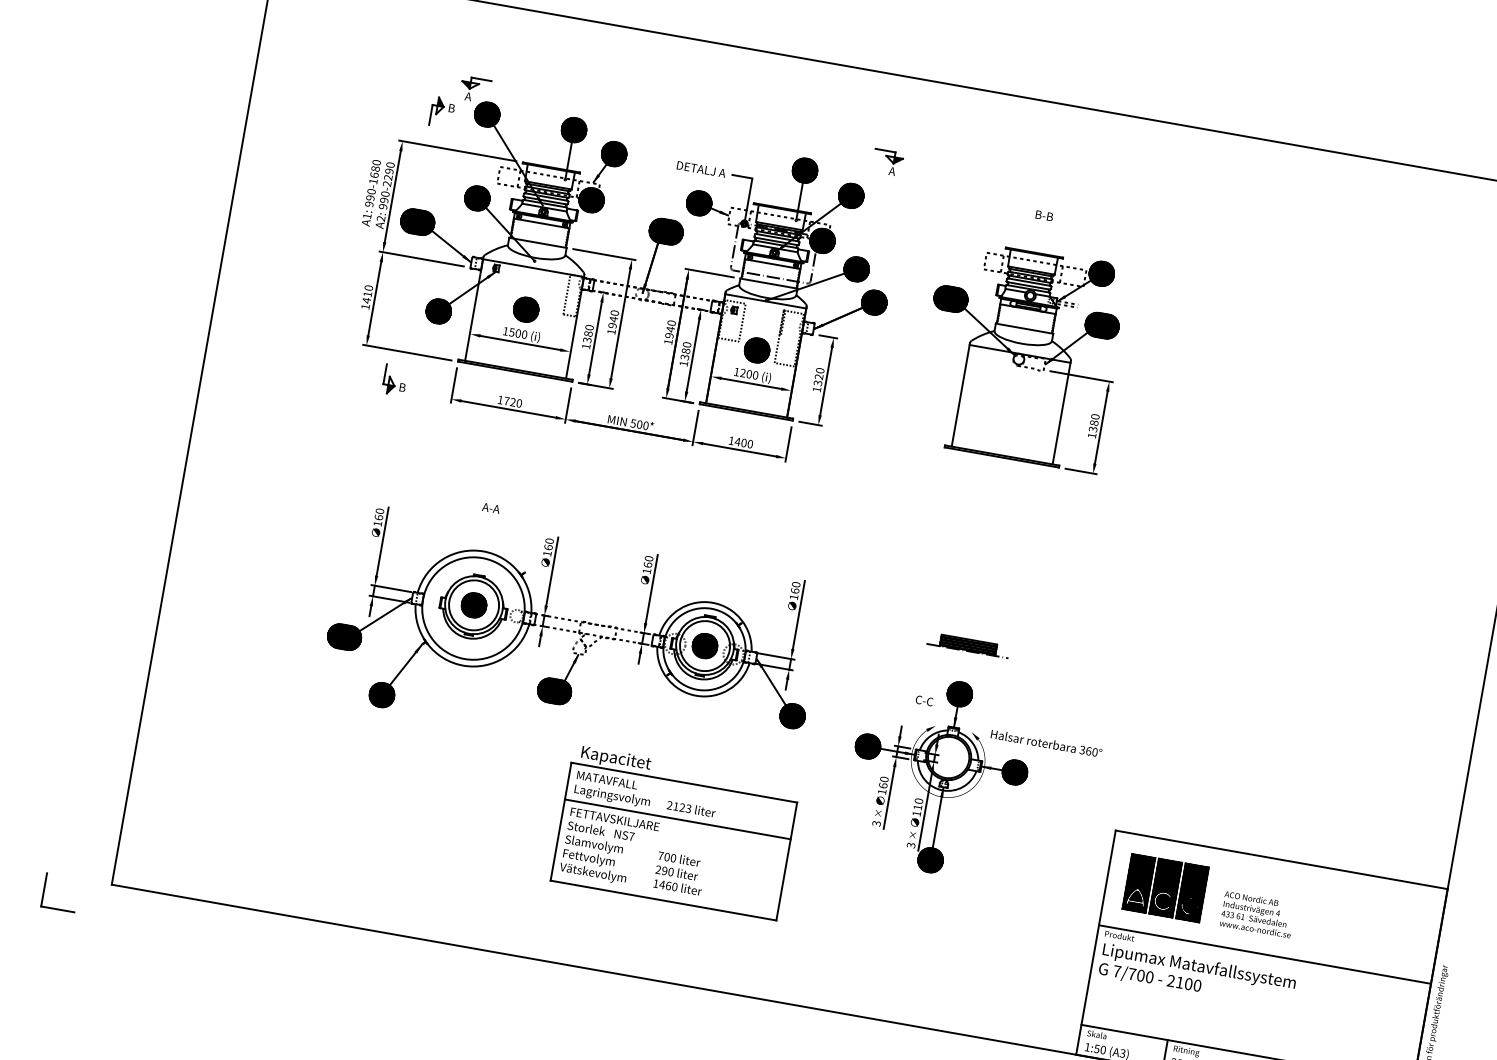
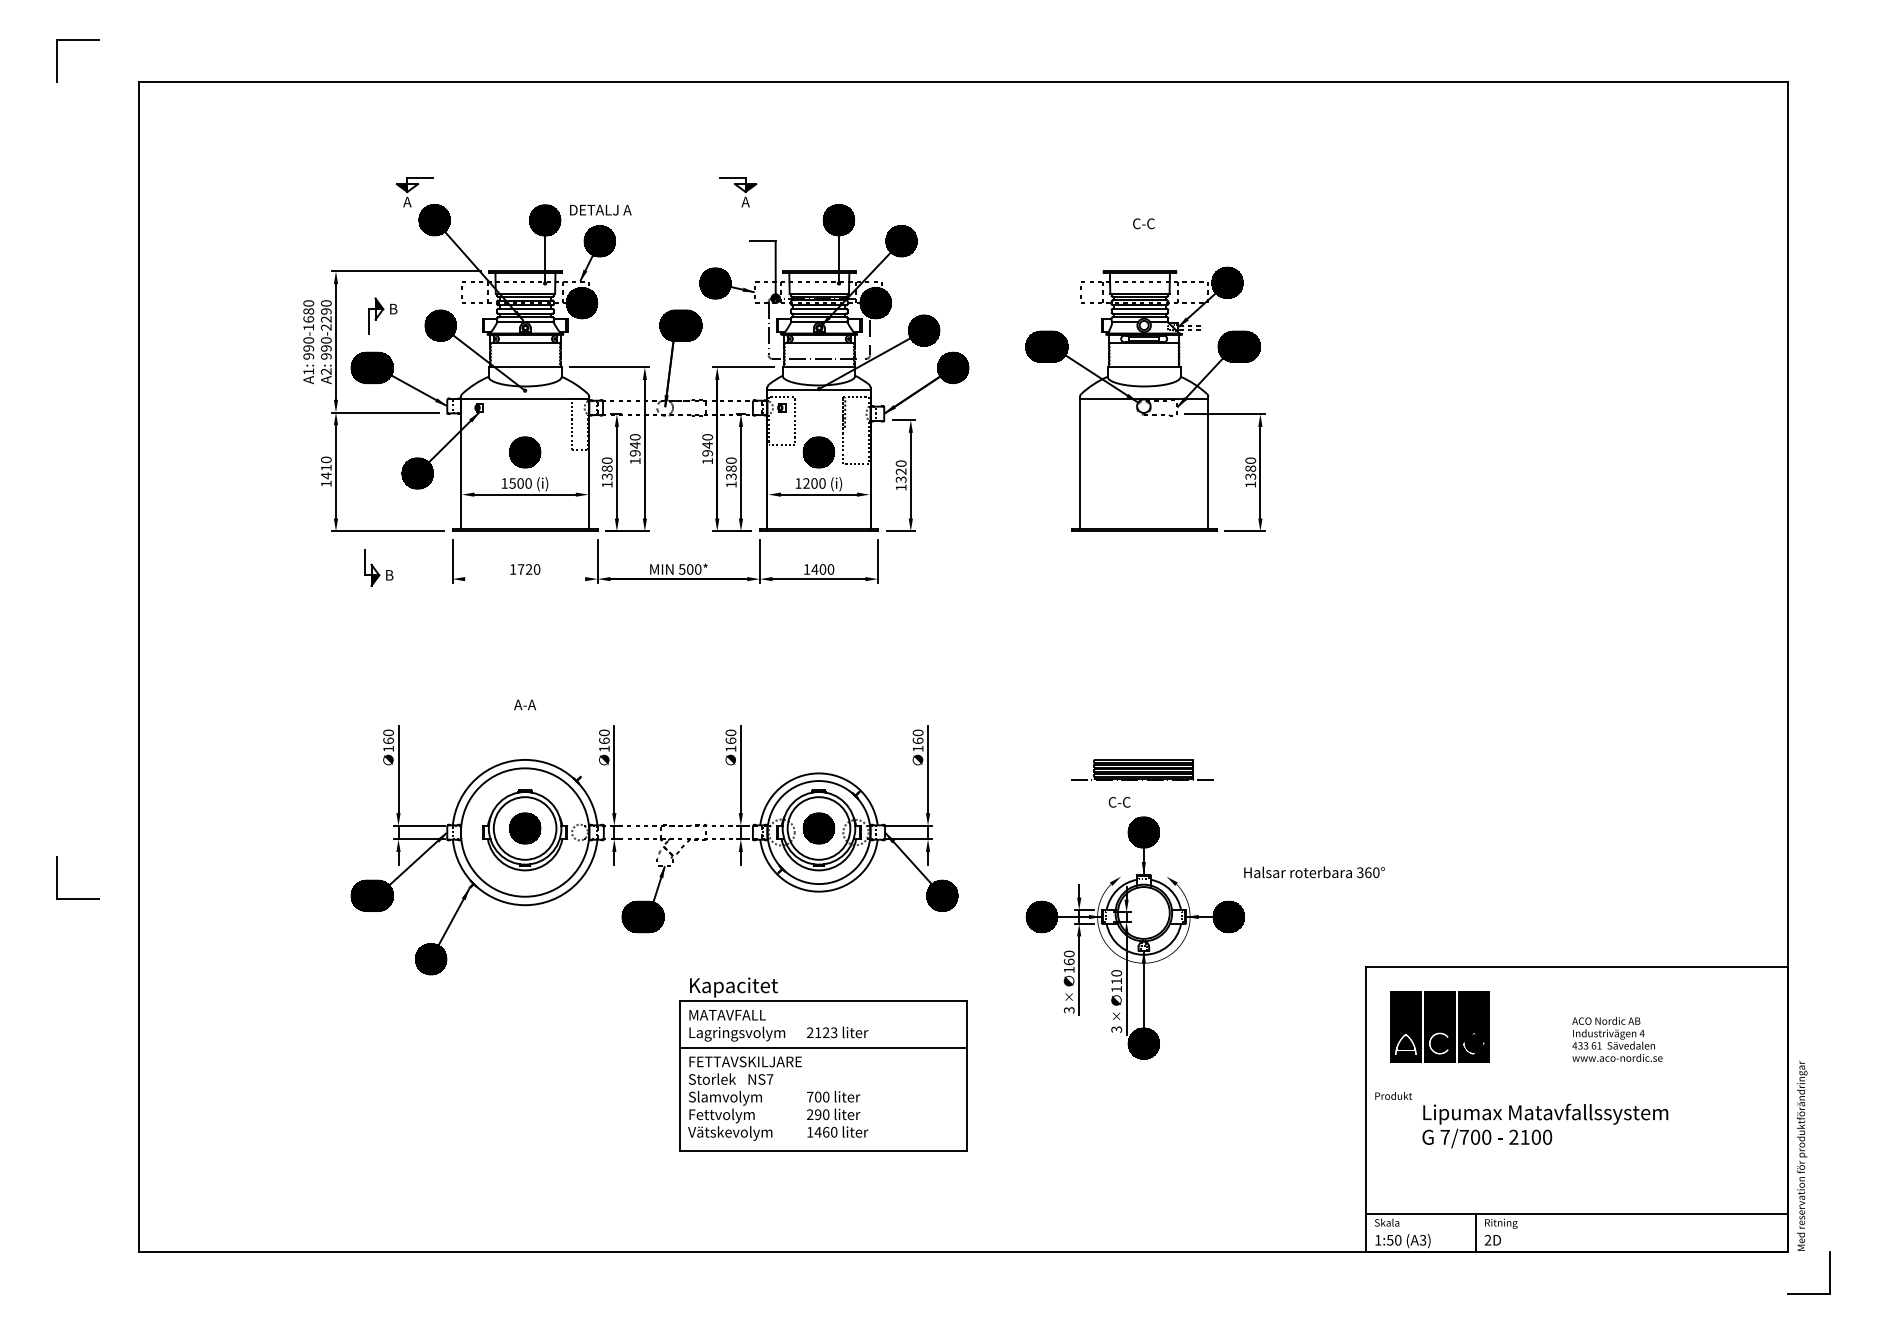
part: (442, 111) -> (382, 315), moved
part: (887, 162) -> (738, 192), moved
text: (701, 169) -> (600, 210), moved
text: (1044, 215) -> (1144, 223), B-B -> C-C
line: (508, 409) -> (525, 579), removed
part: (968, 645) -> (1143, 770), size x1.4
text: (924, 700) -> (1119, 802), moved
text: (1046, 743) -> (1314, 872), moved
part: (44, 889) -> (57, 877), moved
text: (1257, 914) -> (1617, 1039), moved
line: (1264, 954) -> (1576, 1087), removed
text: (1197, 976) -> (1545, 1125), moved

